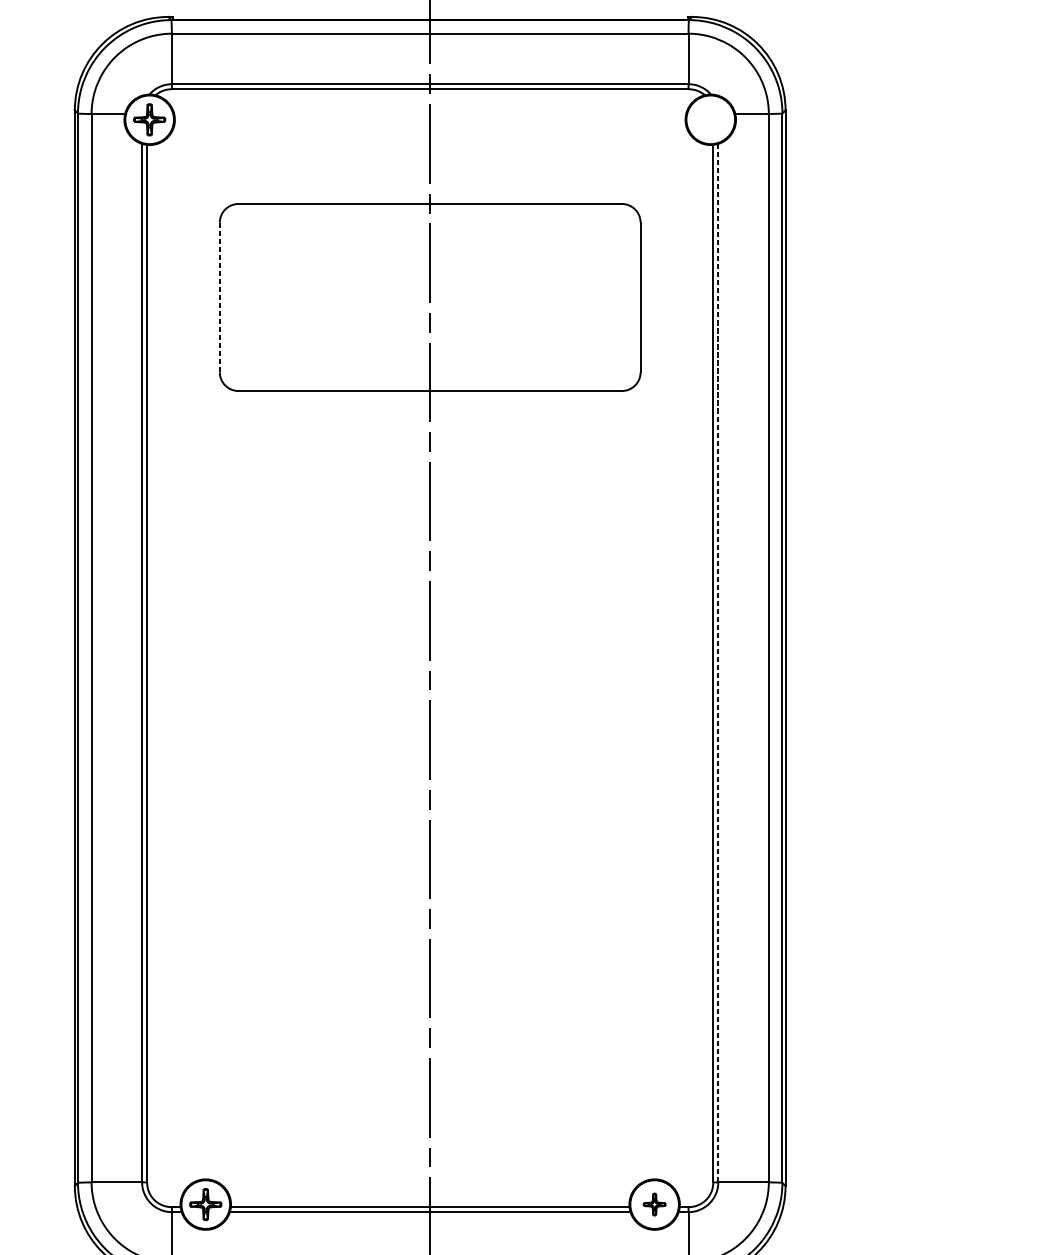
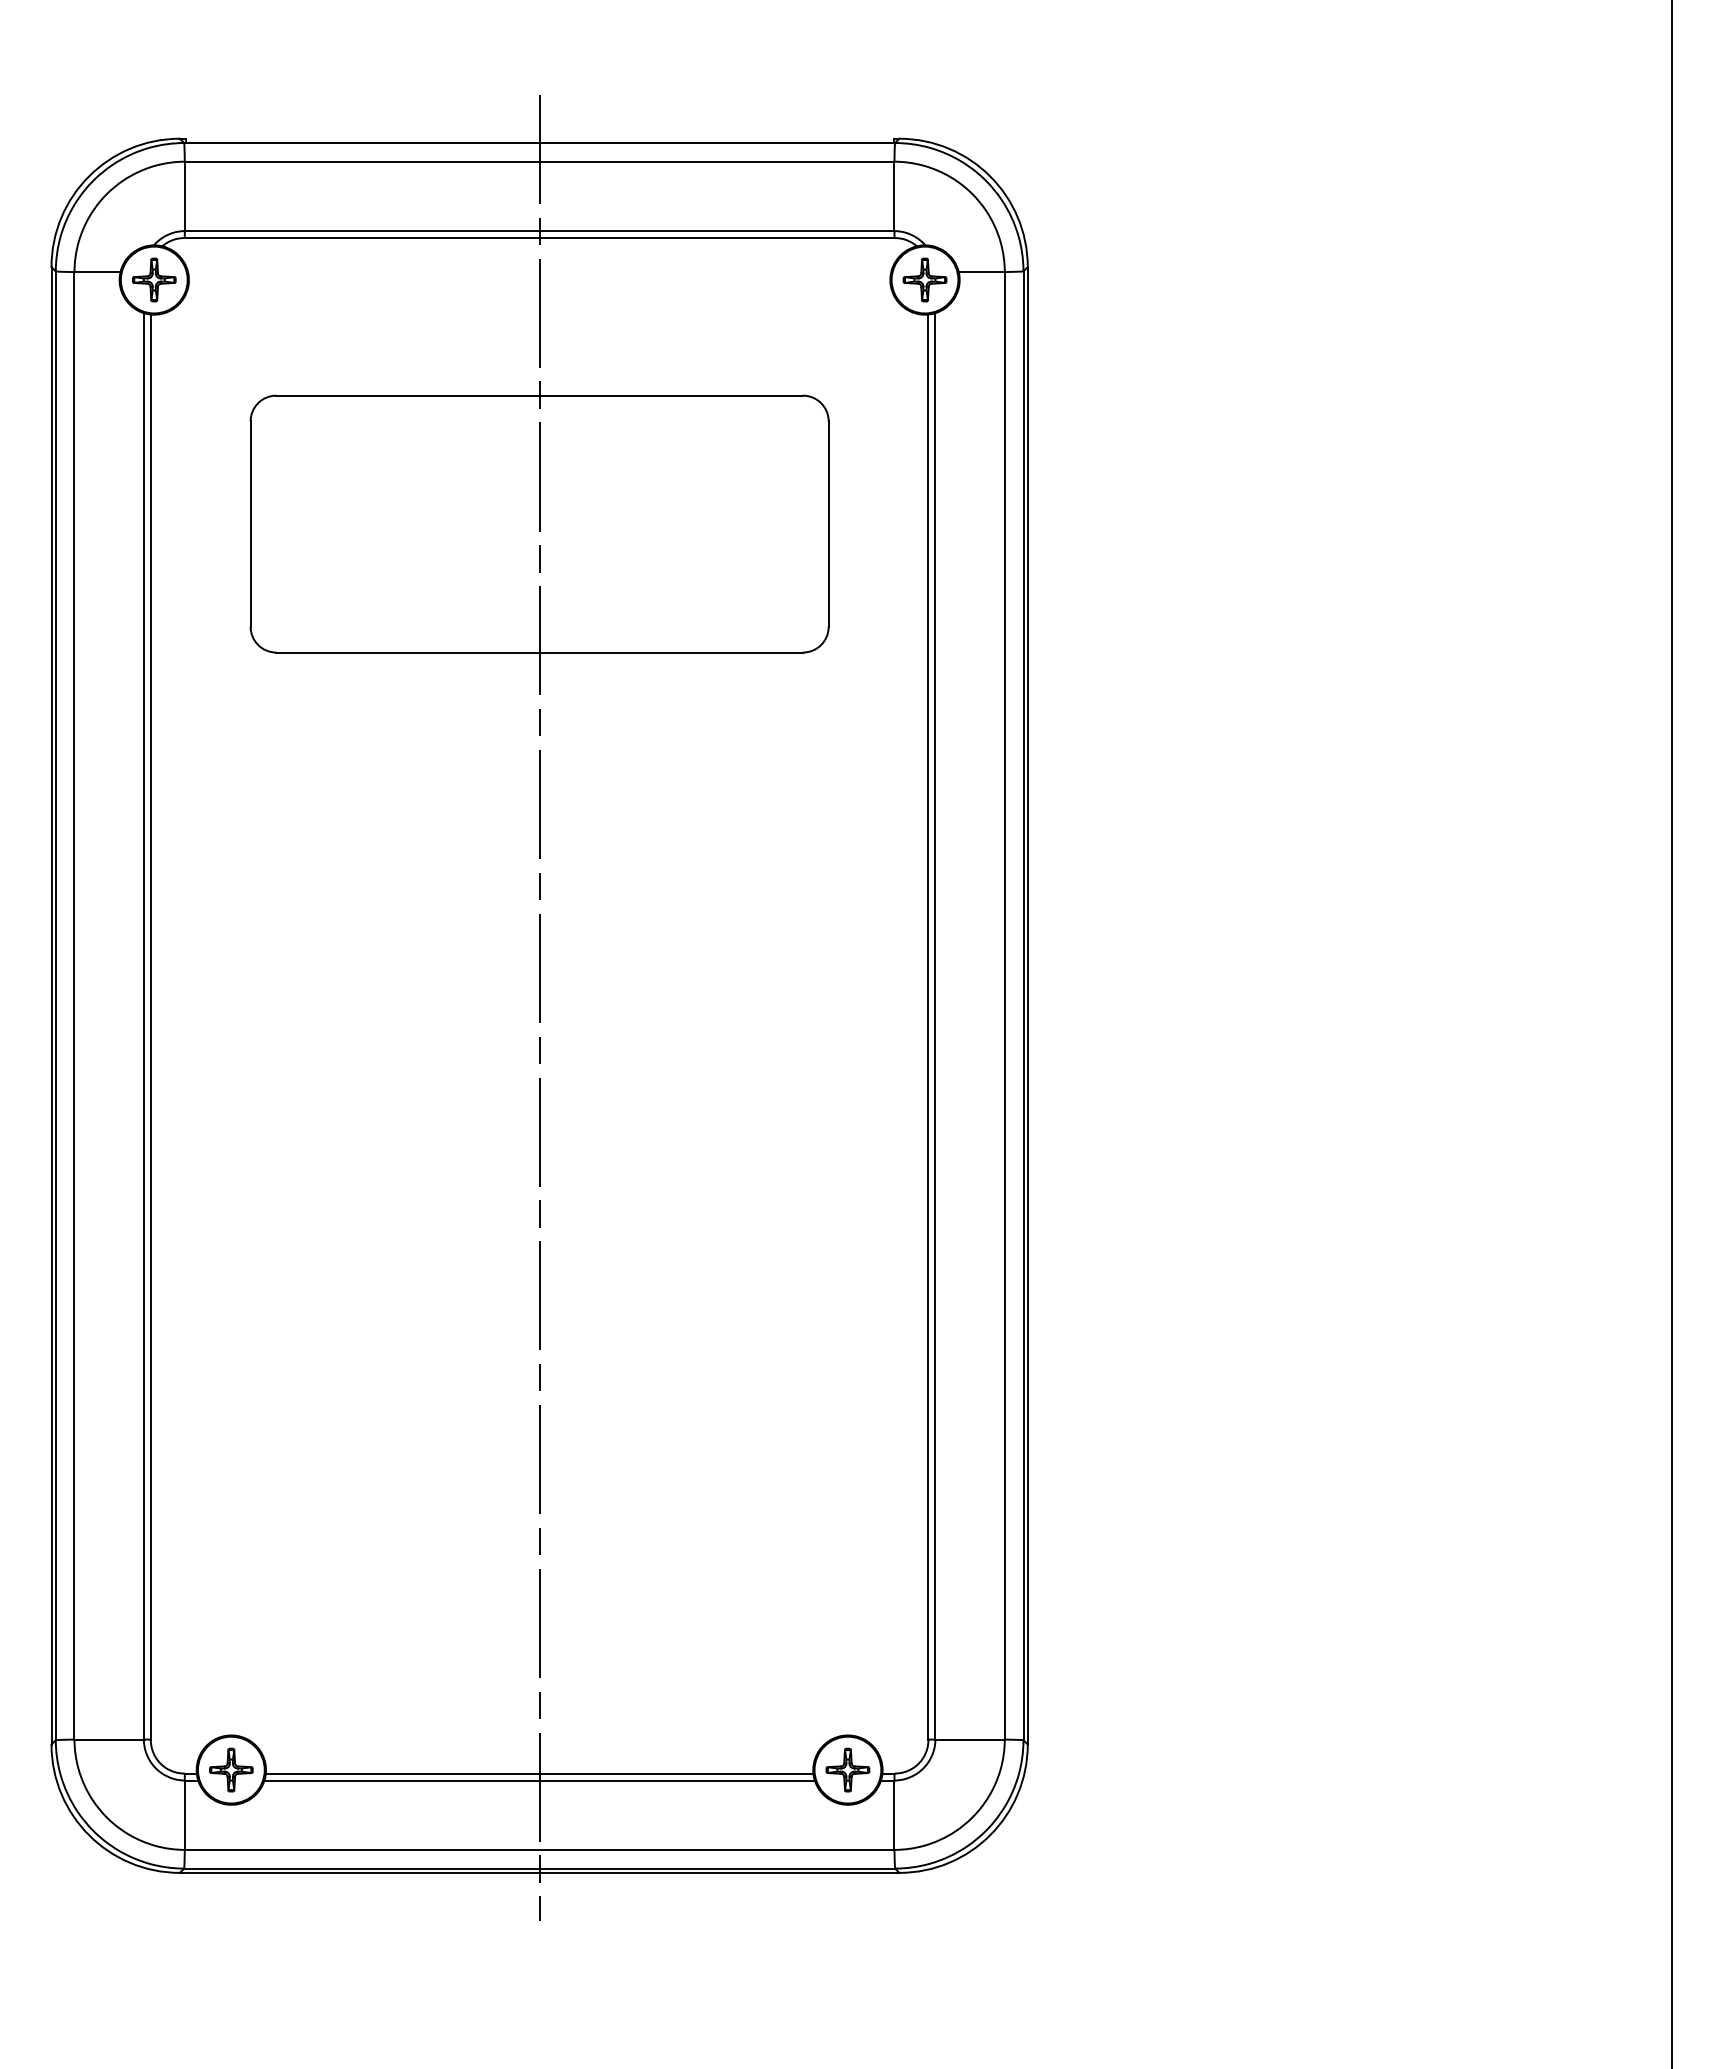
part: (710, 119) -> (924, 279), added
line: (219, 297) -> (250, 524), dashed -> solid
line: (718, 662) -> (935, 1025), dashed -> solid
part: (654, 1204) -> (847, 1769), size x1.43

